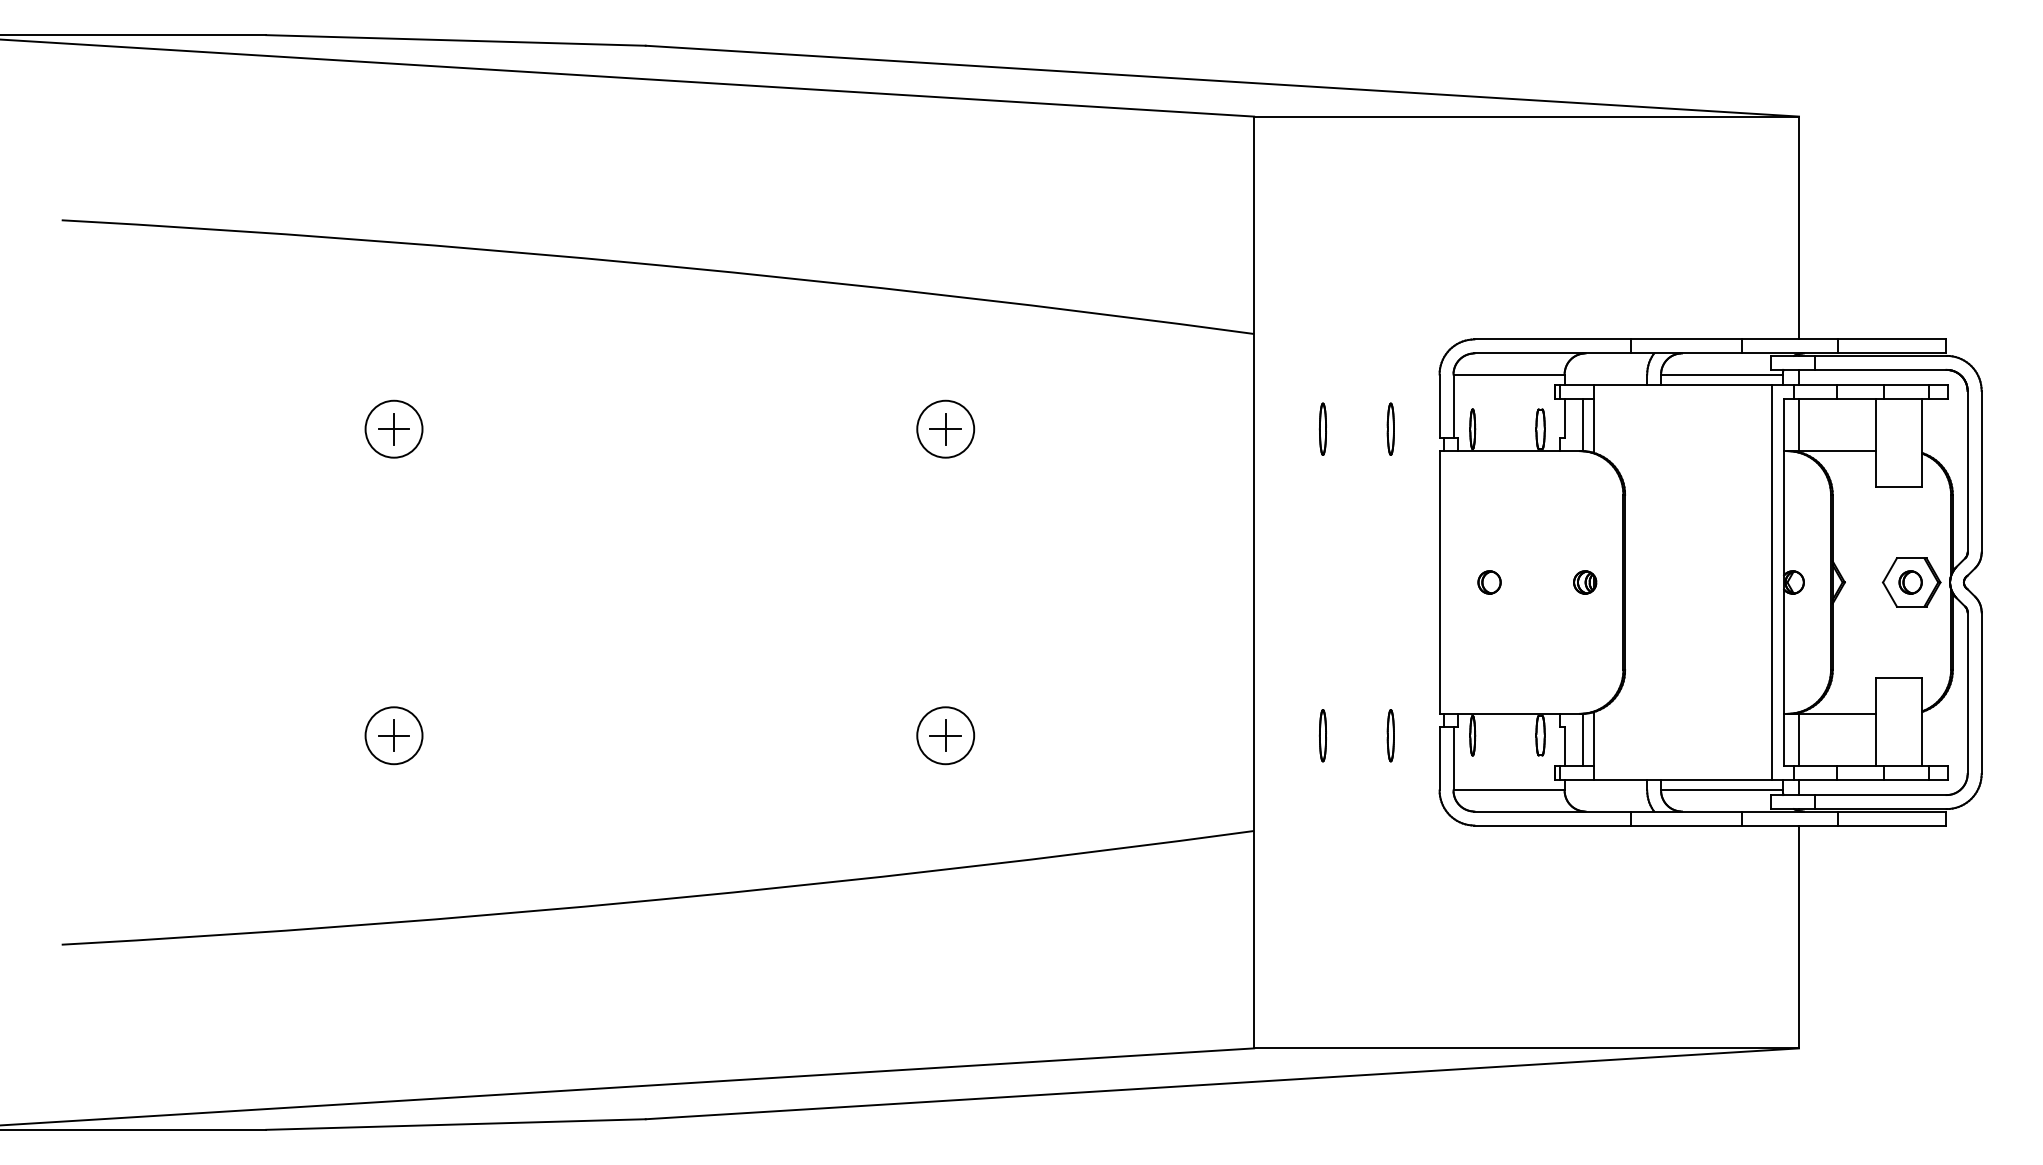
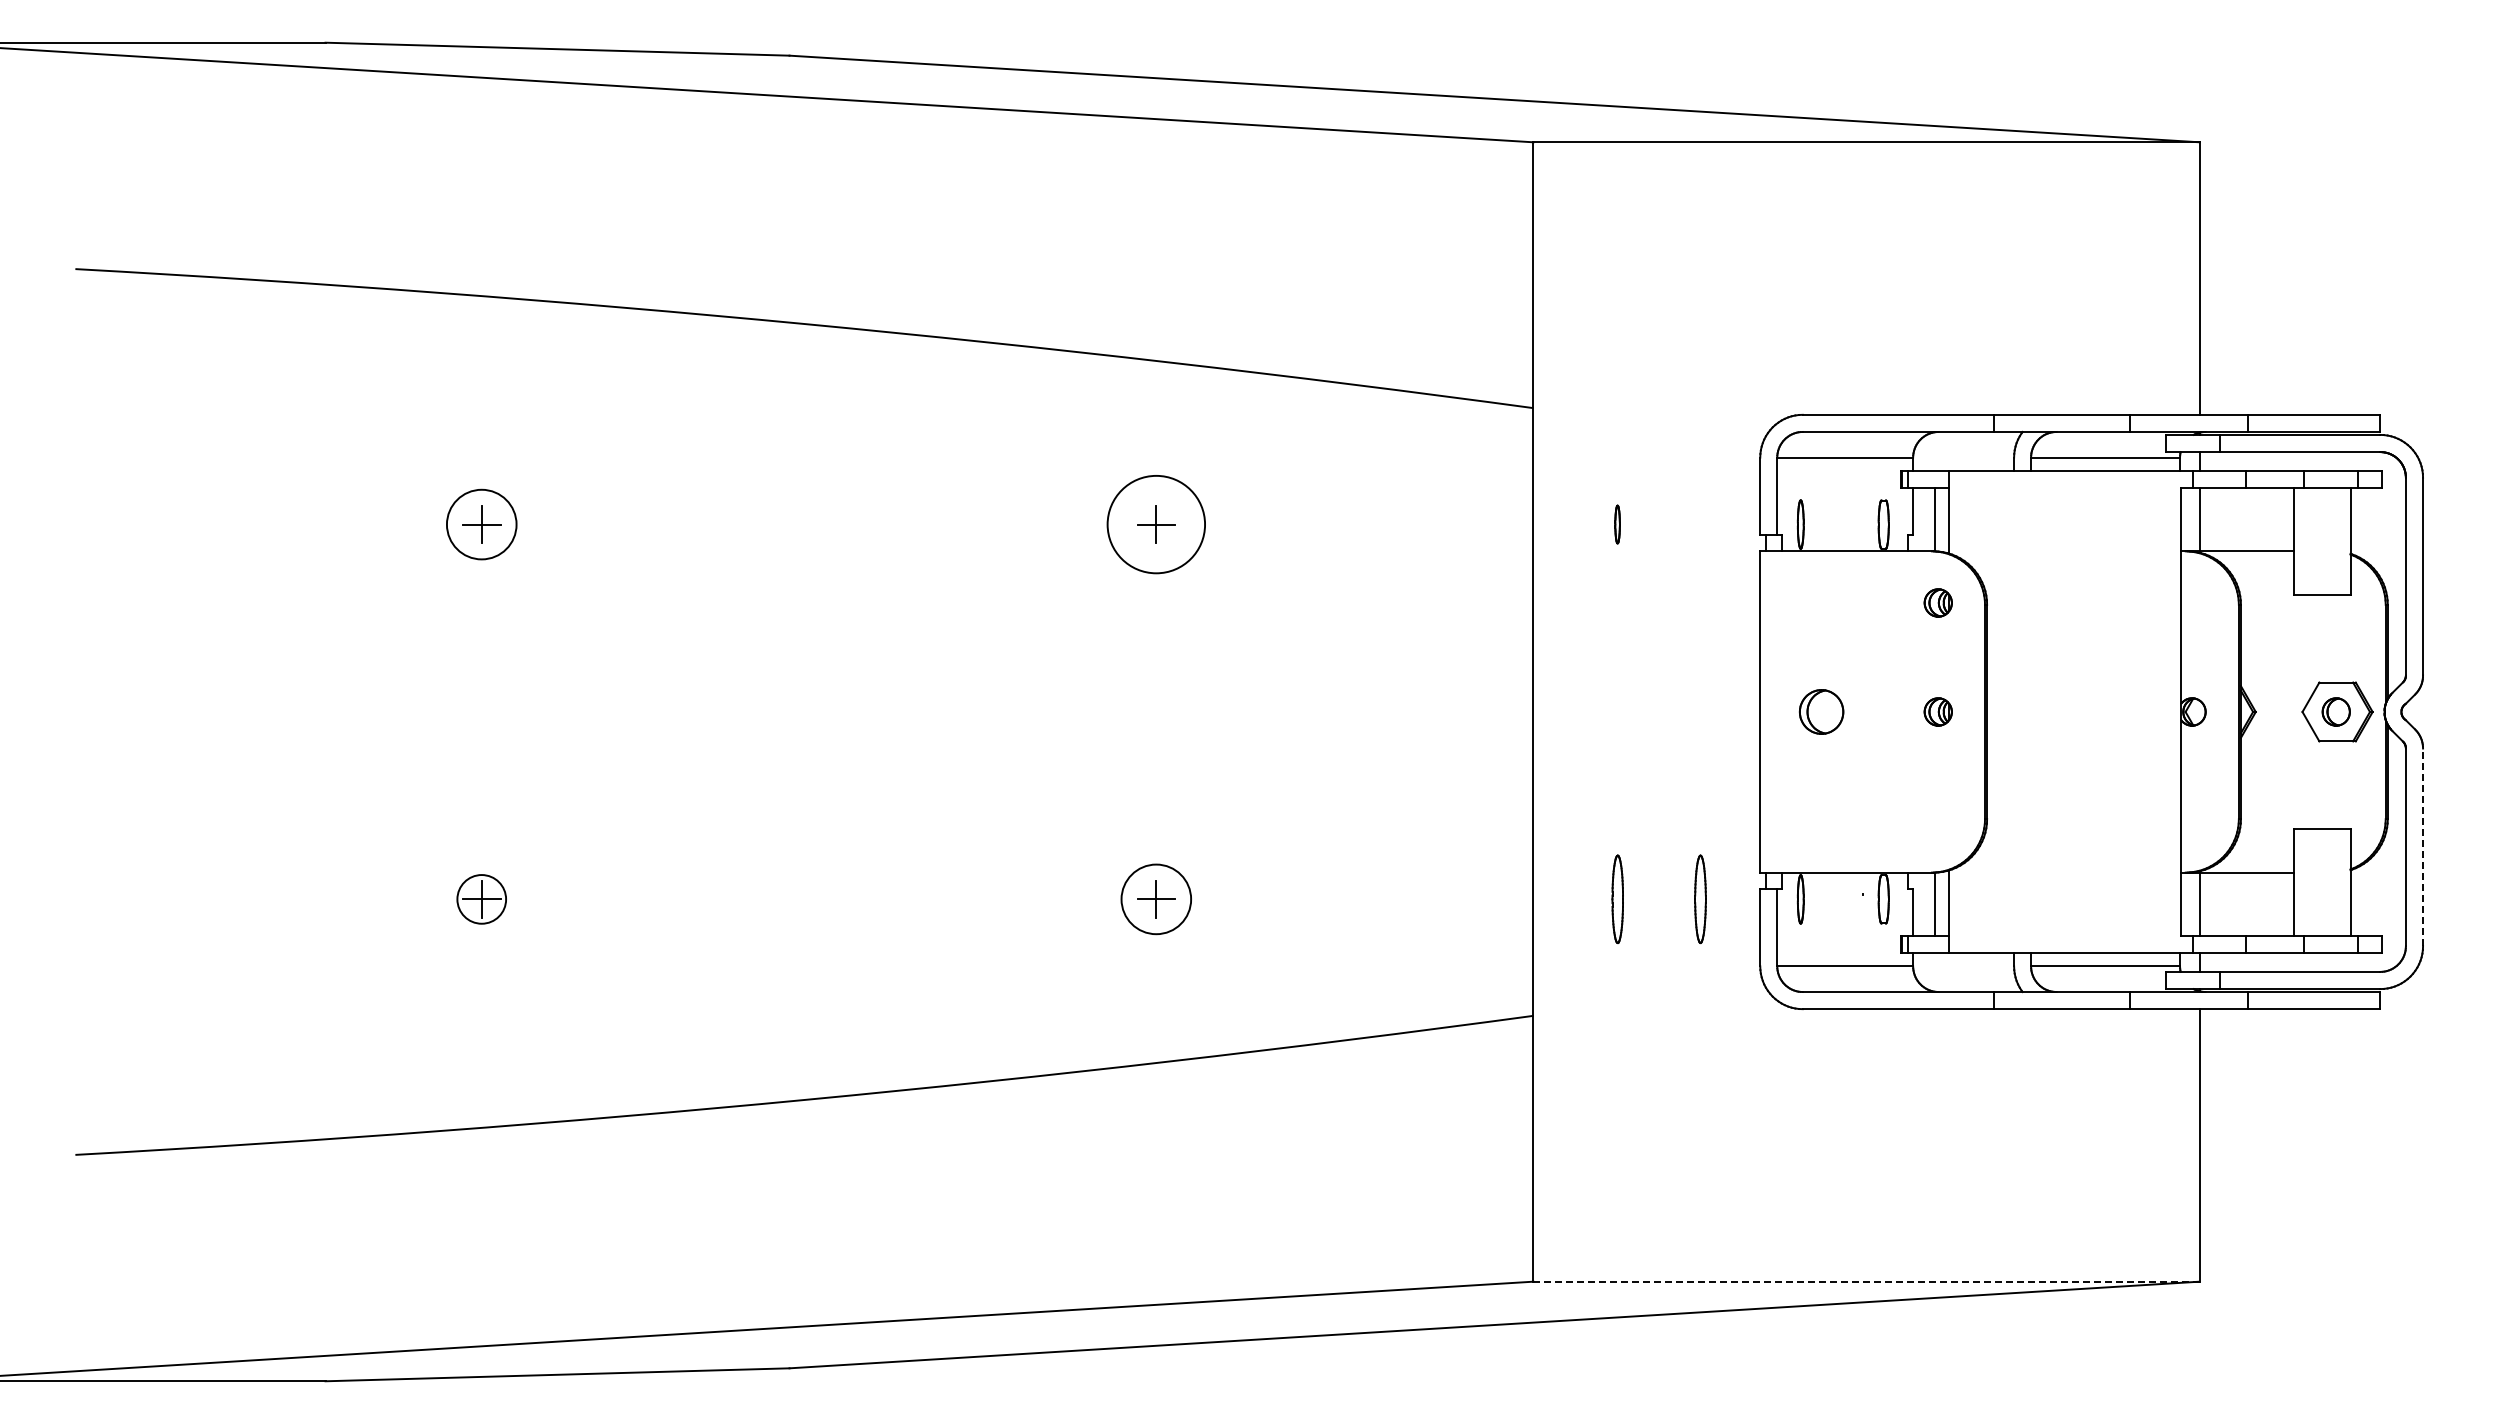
circle: (945, 429) -> (1156, 524), size x1.4
part: (1322, 429) -> (1617, 524), size x0.6
part: (1390, 429) -> (1700, 524), removed
part: (1584, 492) -> (1937, 602), added
part: (1488, 582) -> (1820, 711), size x1.6
line: (1771, 582) -> (2166, 711), removed
line: (1982, 693) -> (2423, 847), solid -> dashed
circle: (393, 735) -> (481, 899), size x0.7
part: (1322, 735) -> (1617, 899), size x1.4
part: (1390, 735) -> (1700, 899), size x1.4
line: (1527, 1048) -> (1867, 1281), solid -> dashed

